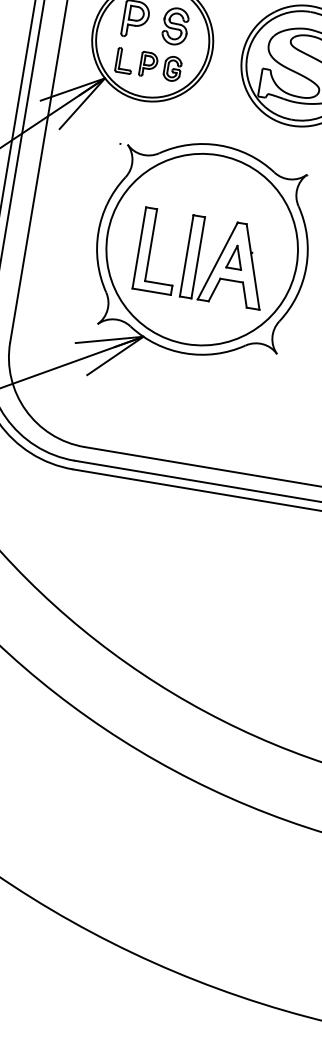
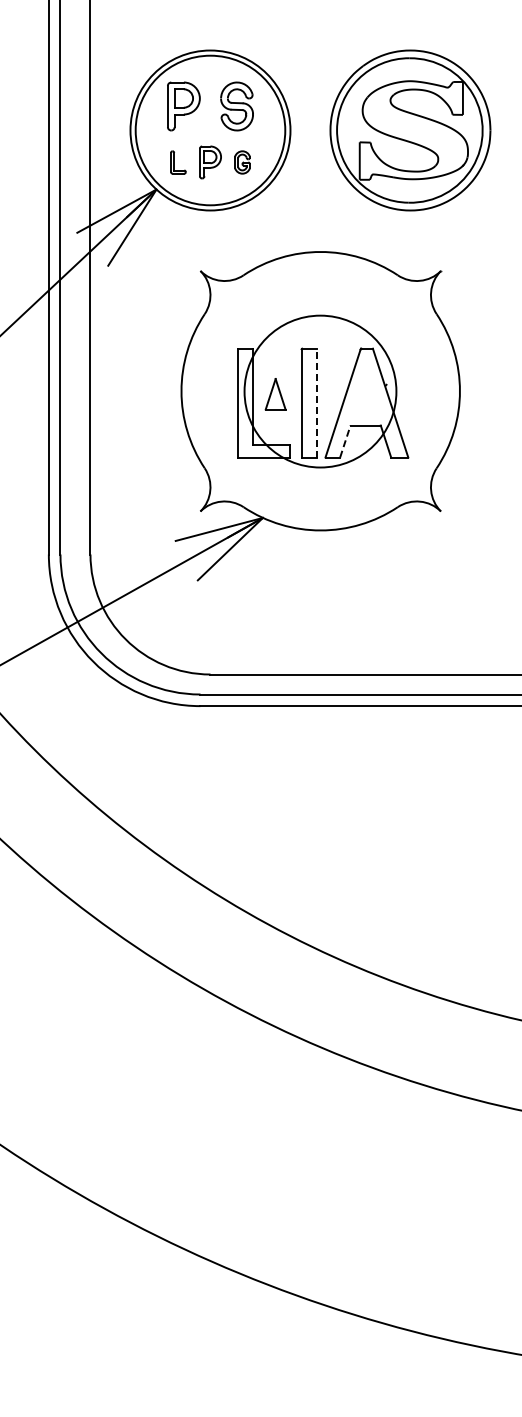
part: (124, 60) -> (178, 162), size x0.7
part: (172, 68) -> (242, 162), size x0.7
circle: (202, 249) -> (320, 391), size x0.6
line: (198, 257) -> (317, 402), solid -> dashed
part: (235, 257) -> (275, 394), moved
line: (214, 290) -> (345, 441), solid -> dashed

